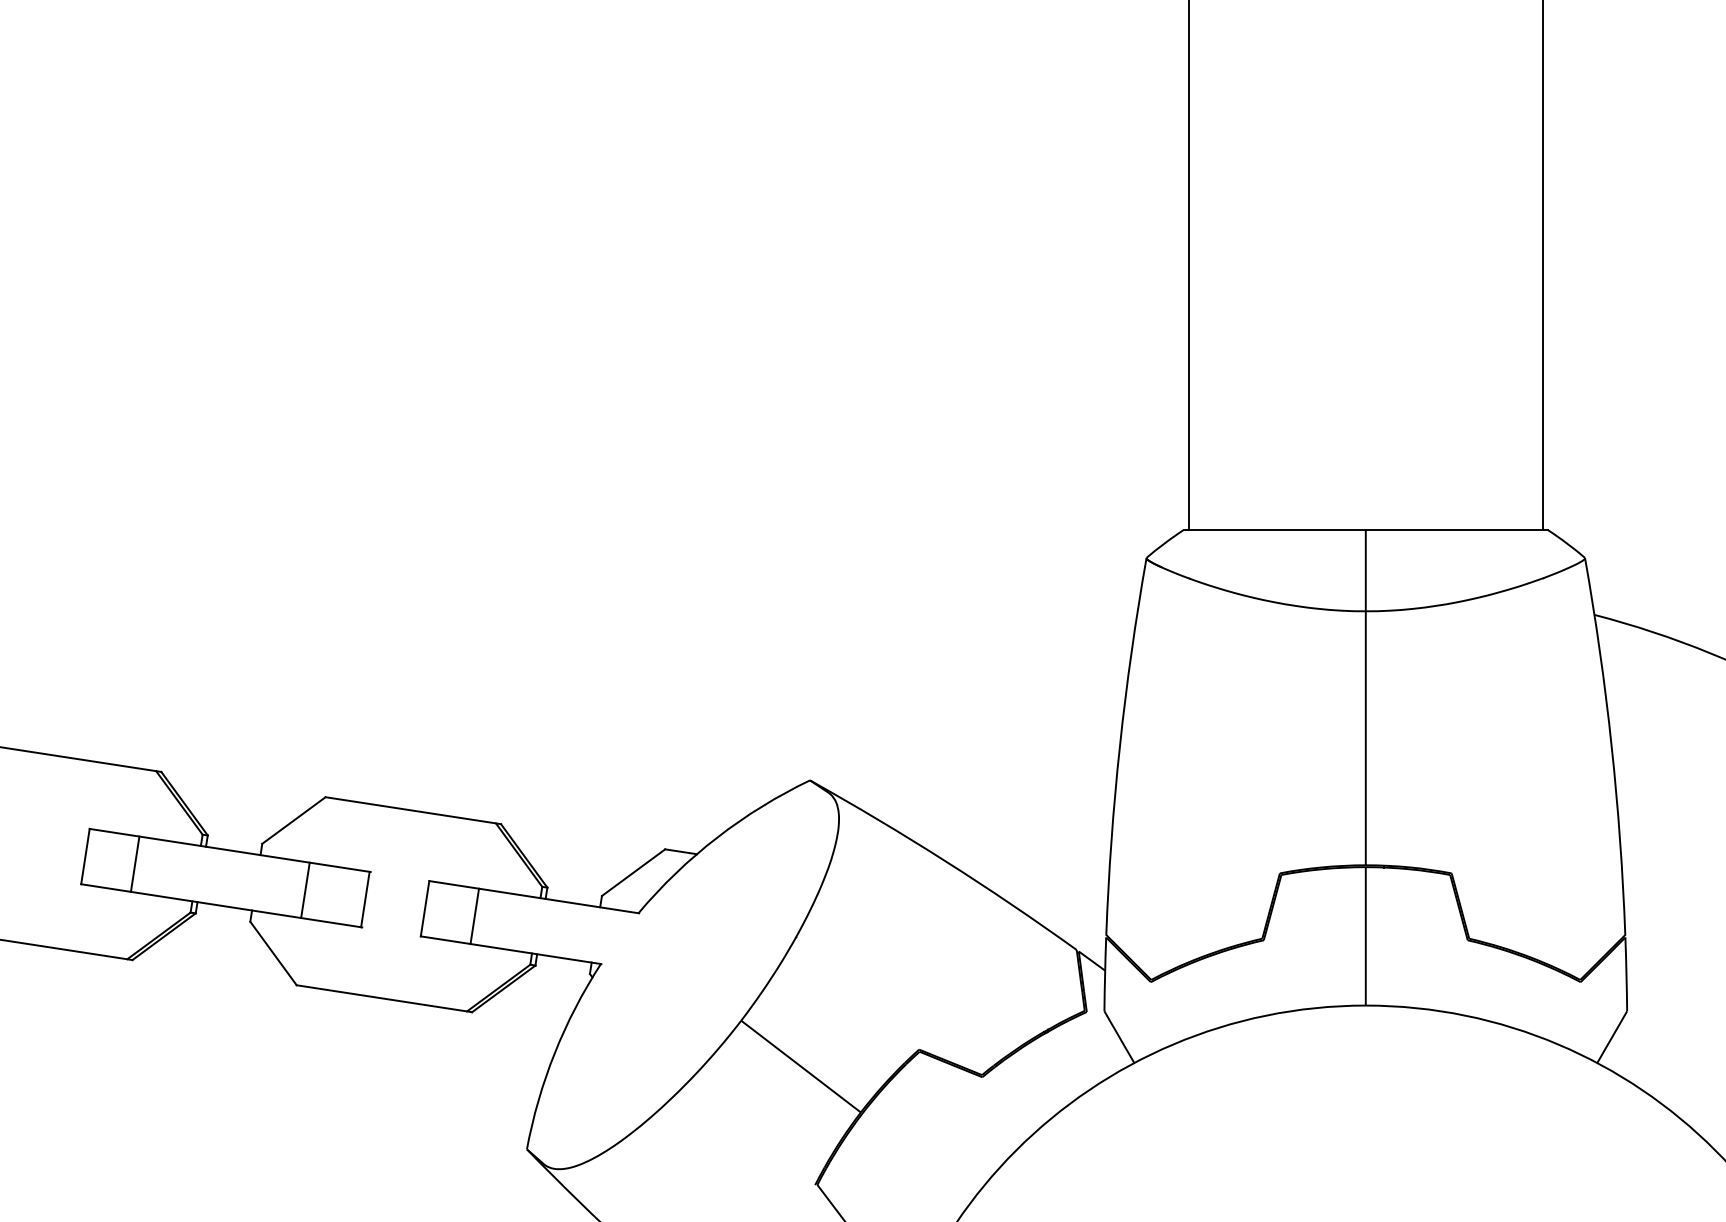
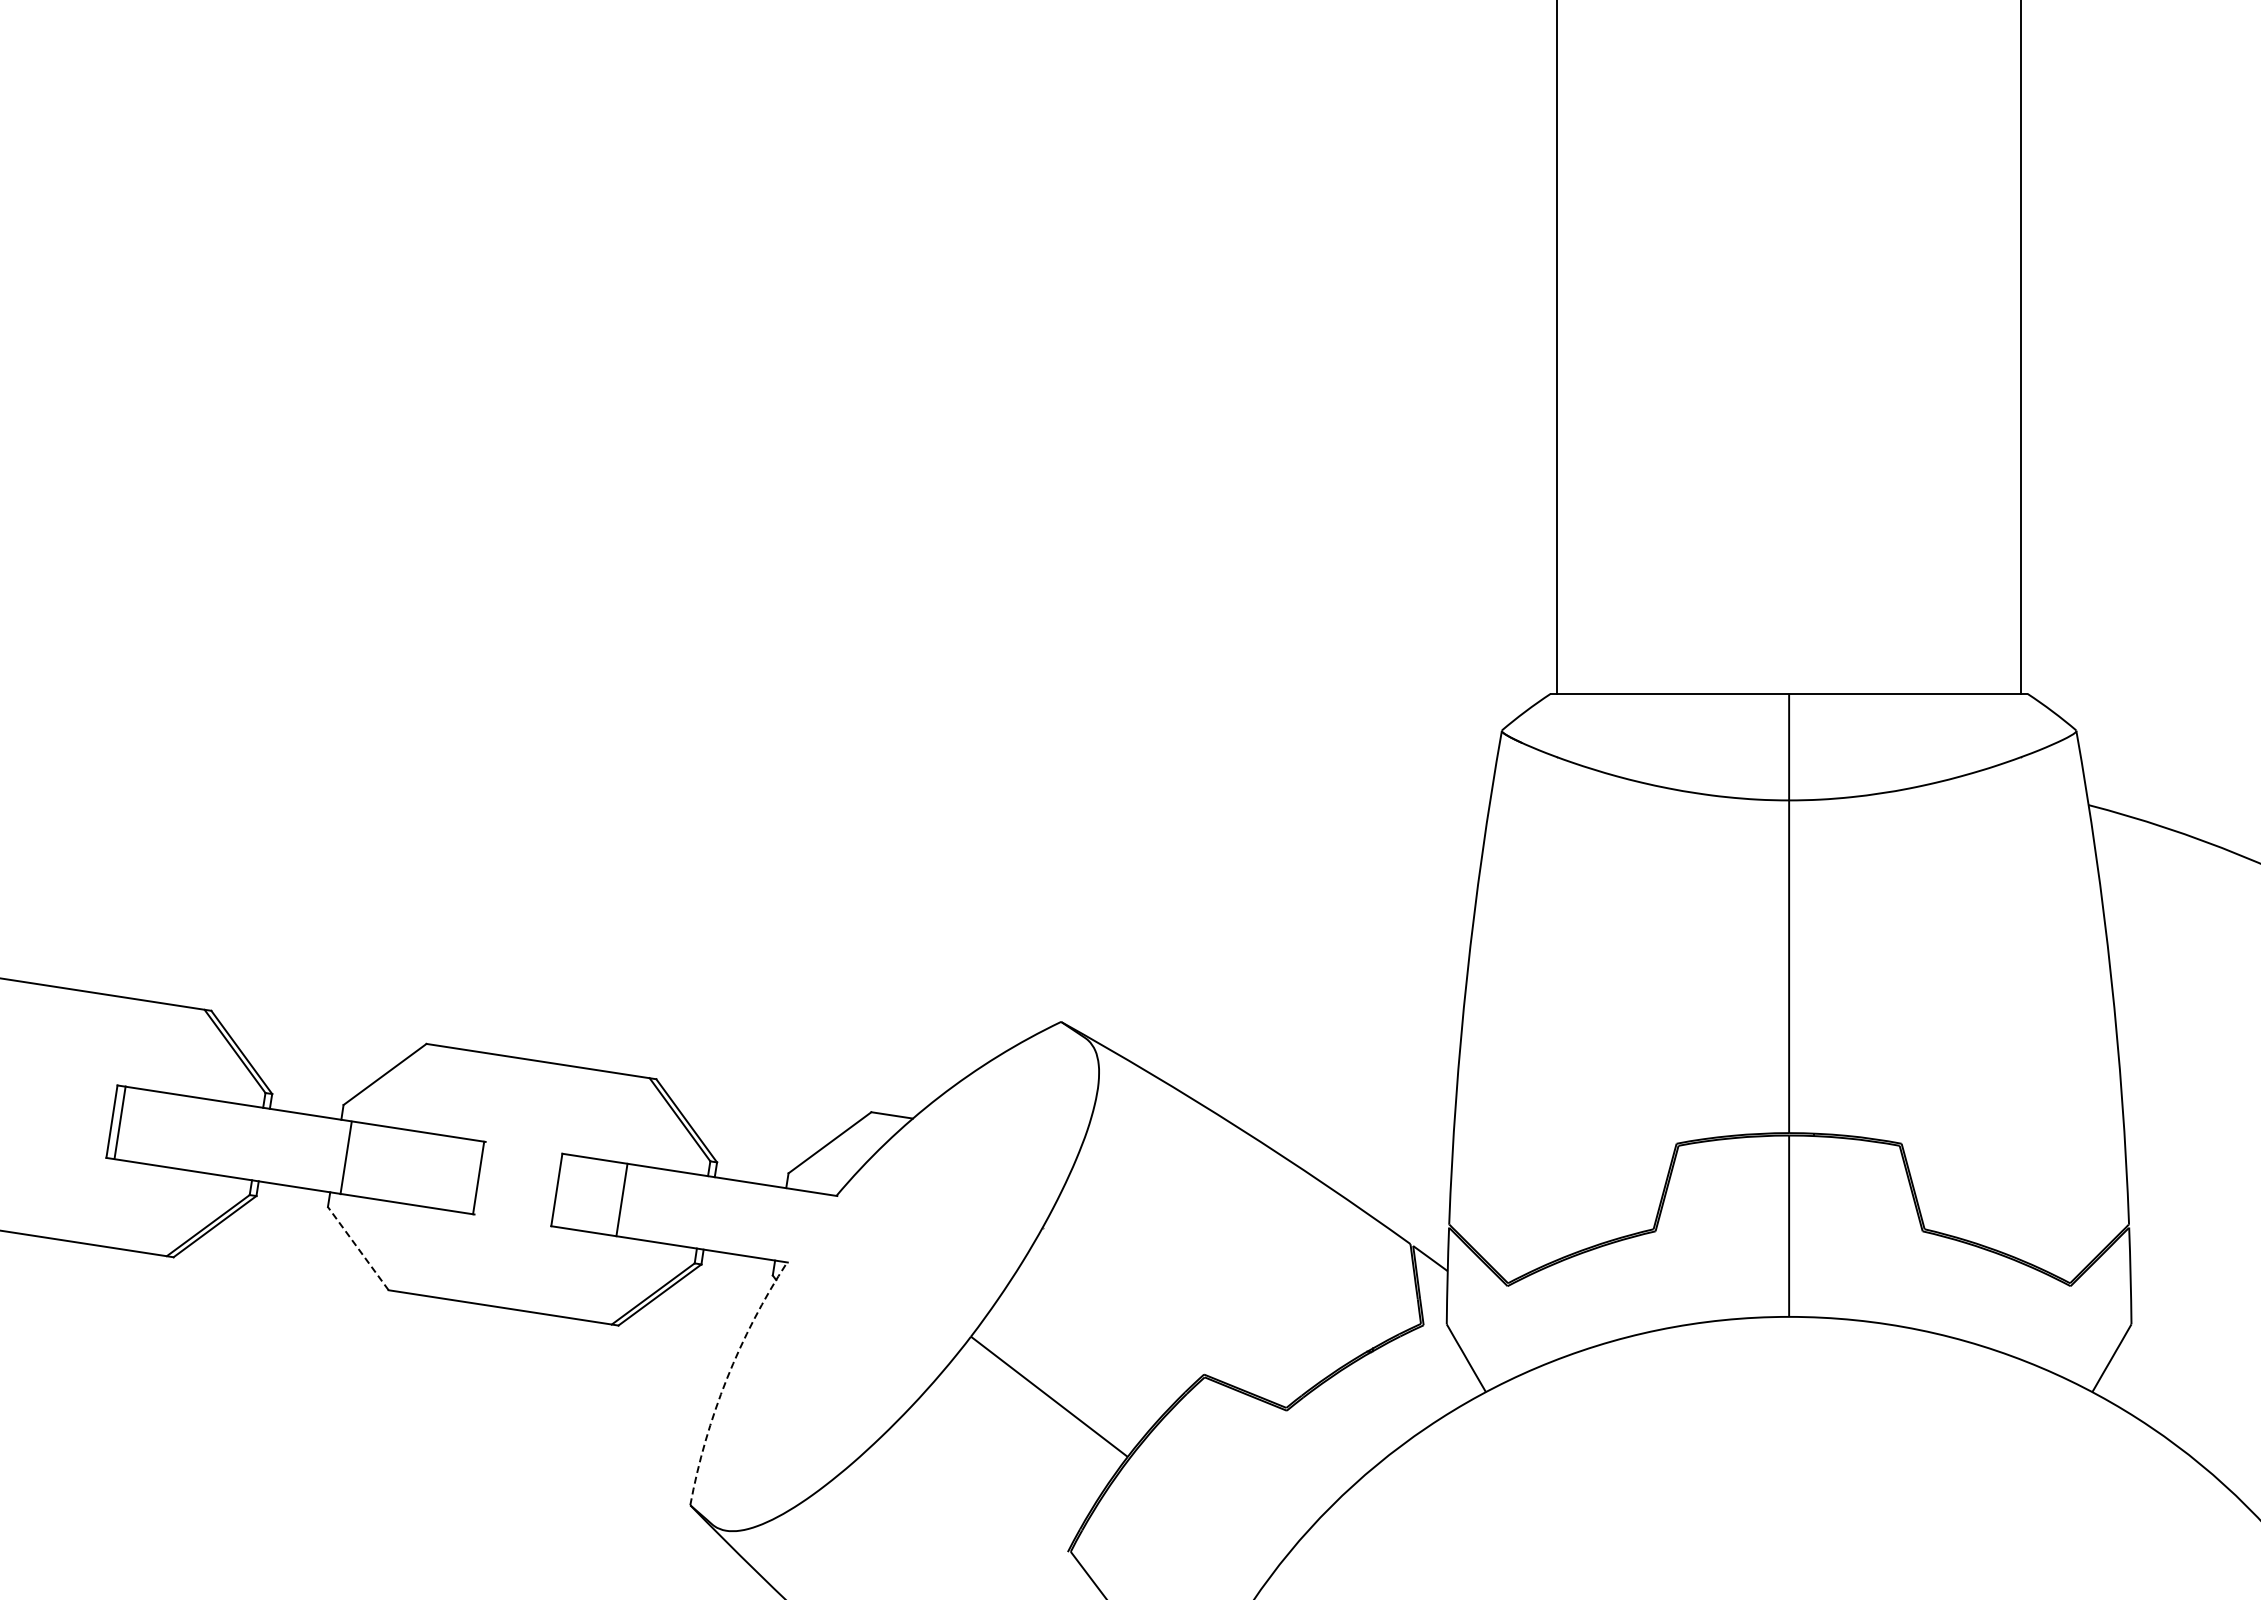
line: (134, 864) -> (119, 1122), moved
line: (304, 890) -> (345, 1157), moved
line: (273, 953) -> (358, 1248), solid -> dashed
arc: (554, 1053) -> (726, 1379), solid -> dashed

